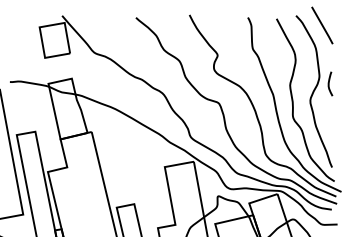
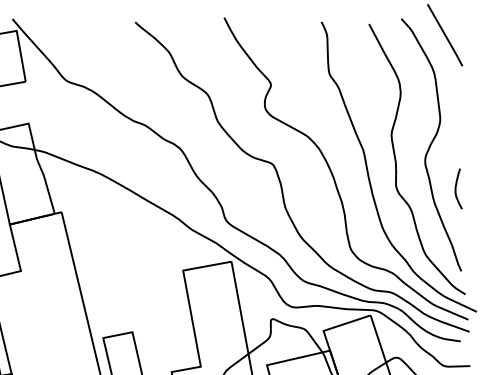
curve: (329, 83) -> (456, 188), moved

